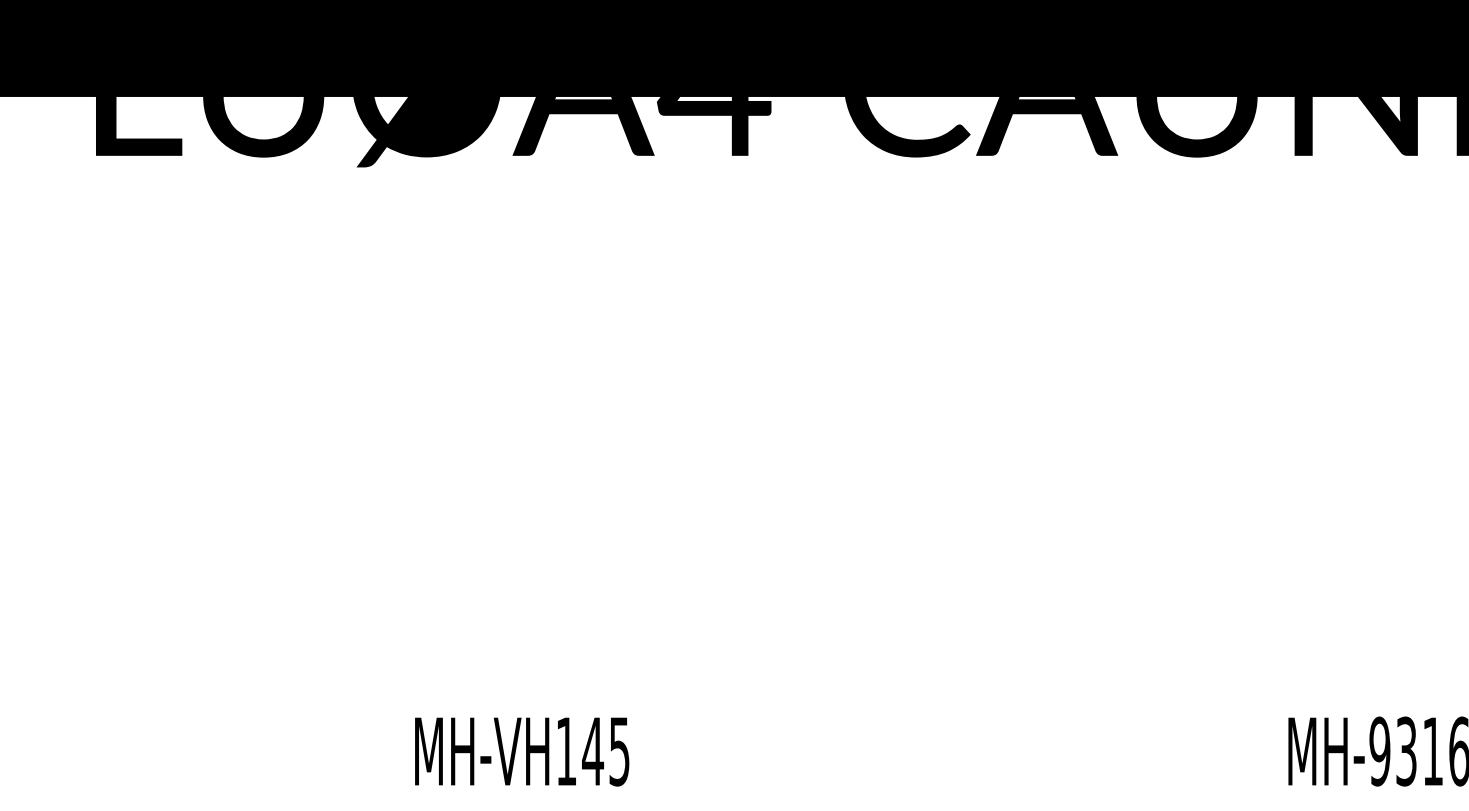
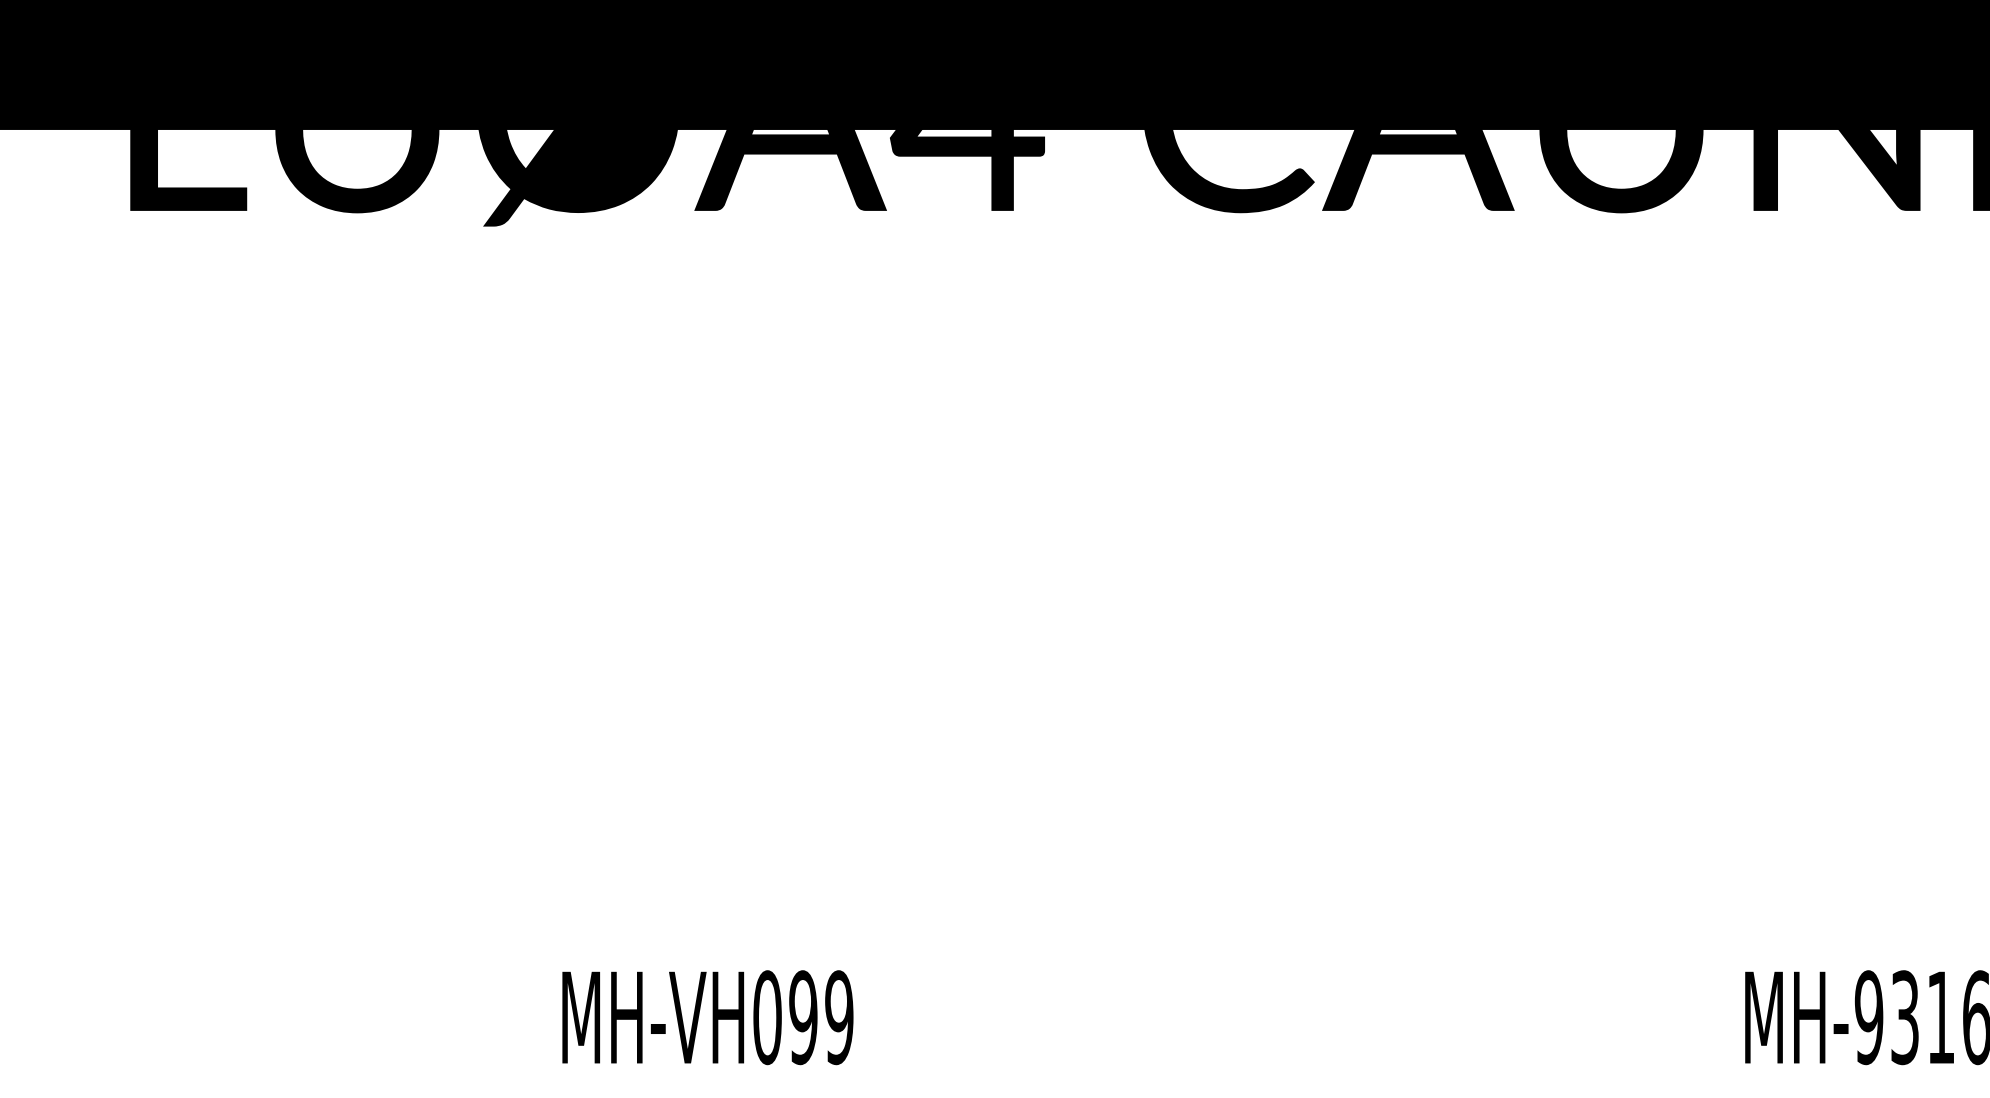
text: (593, 751) -> (803, 1017), MH-VH145 -> MH-VH099

